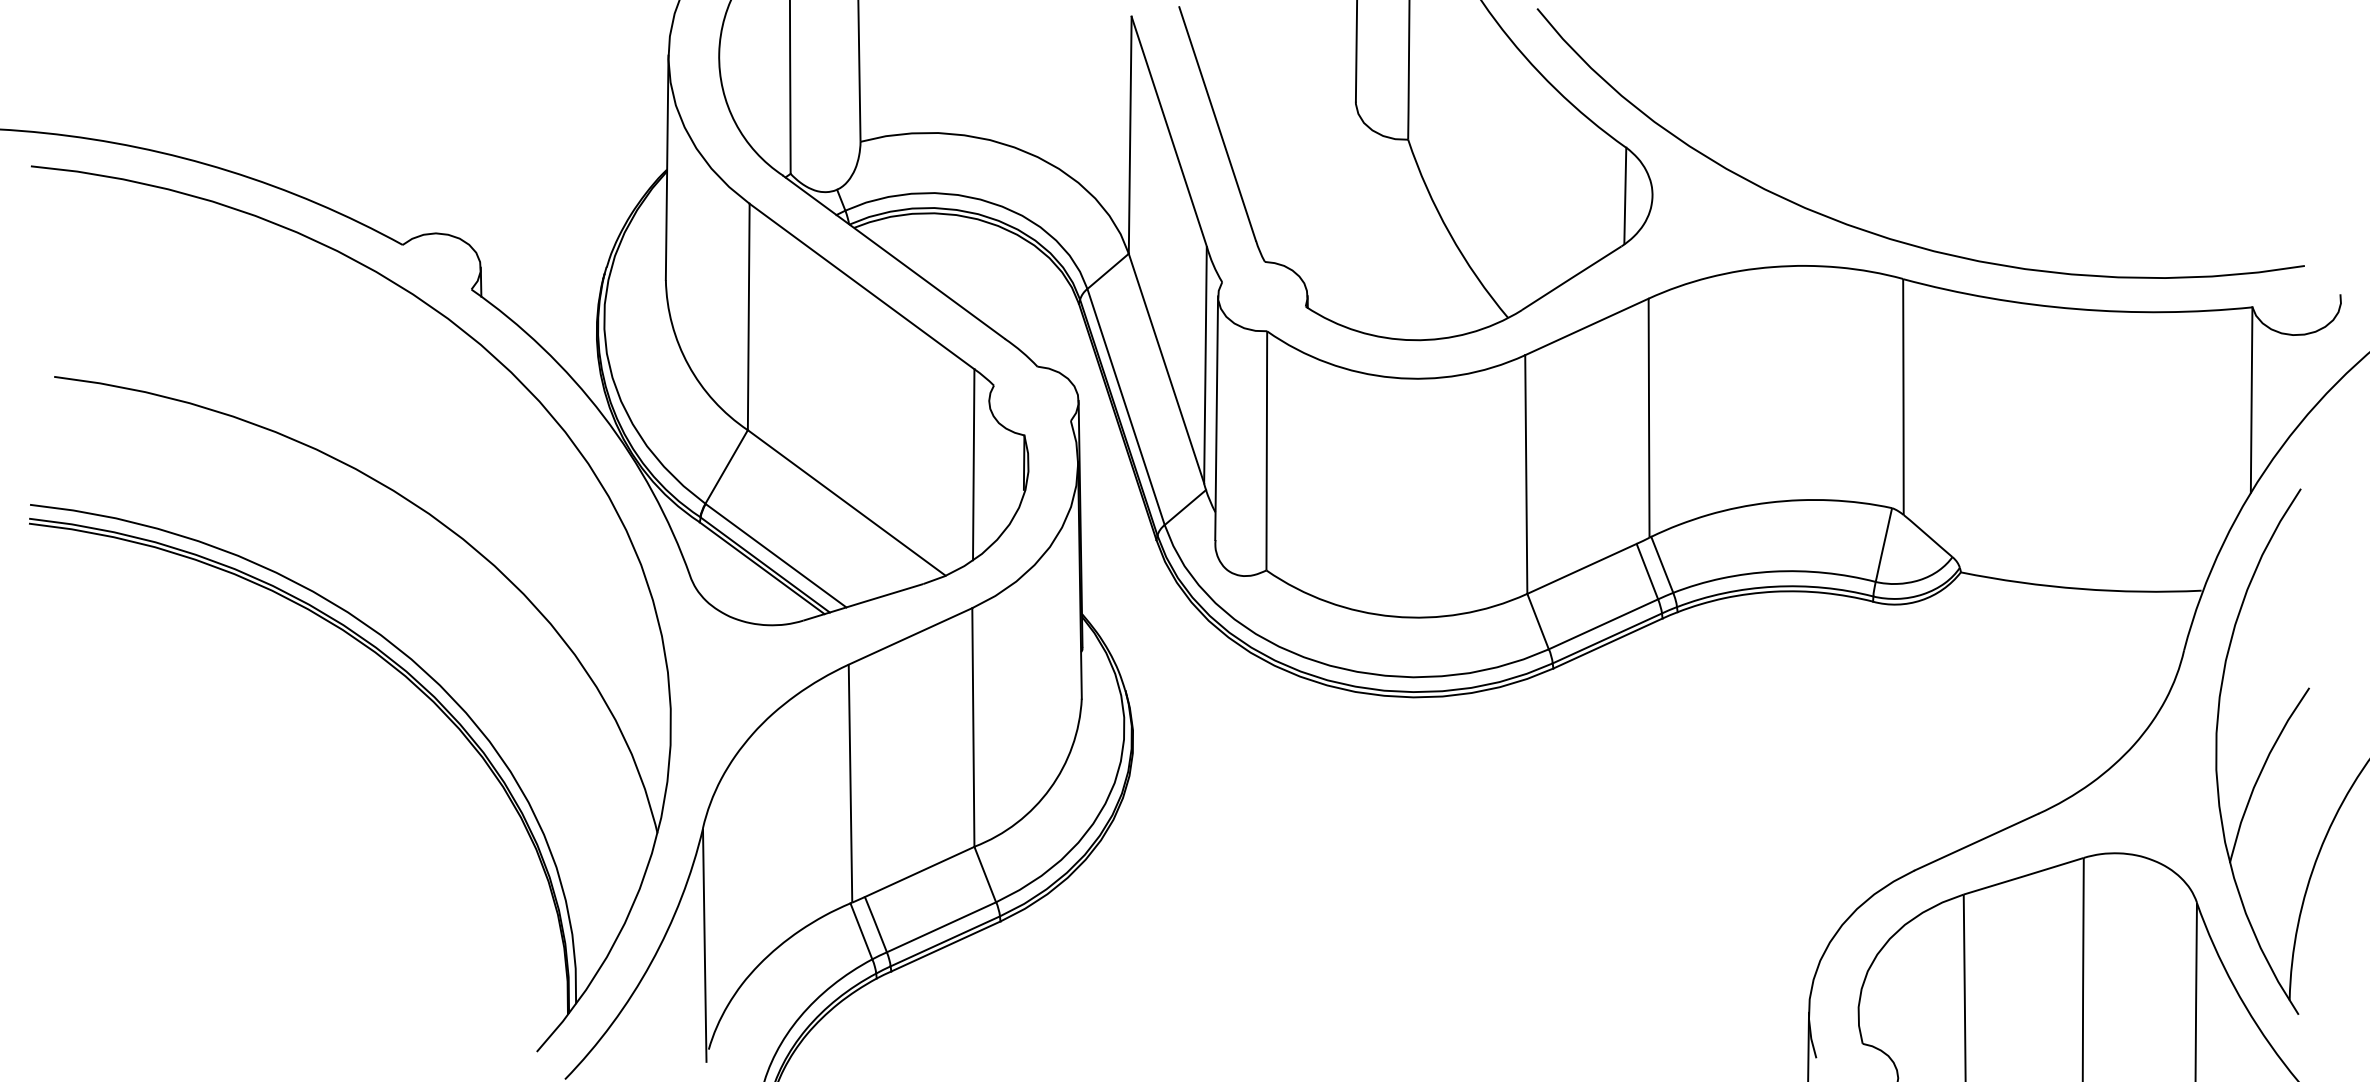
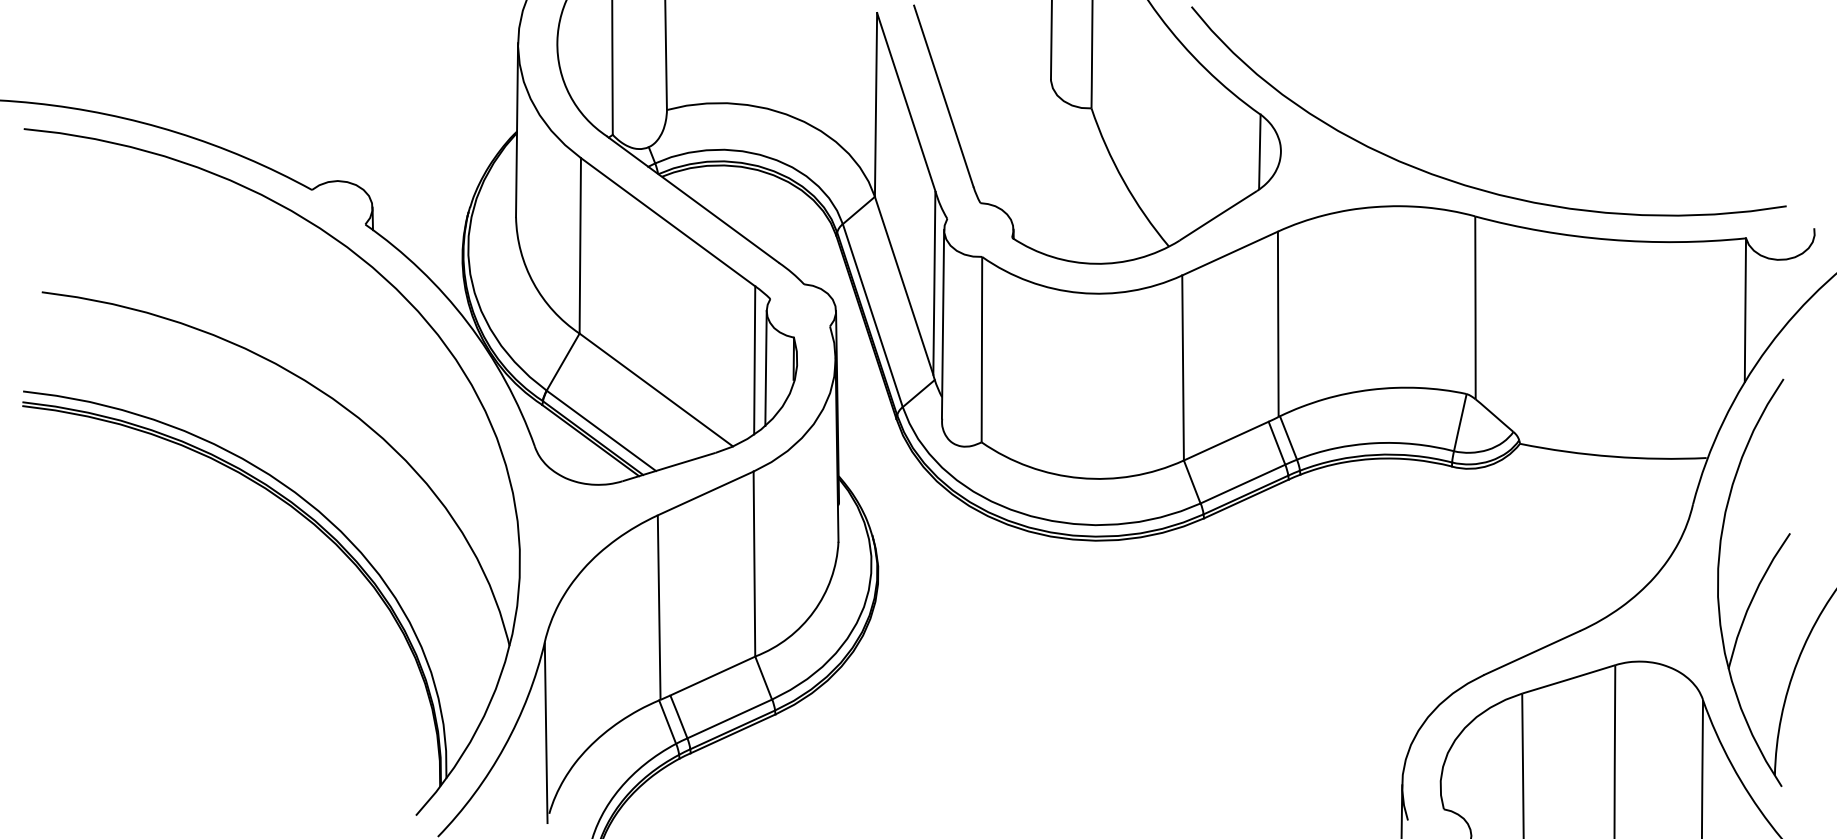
line: (987, 475) -> (765, 368), added

